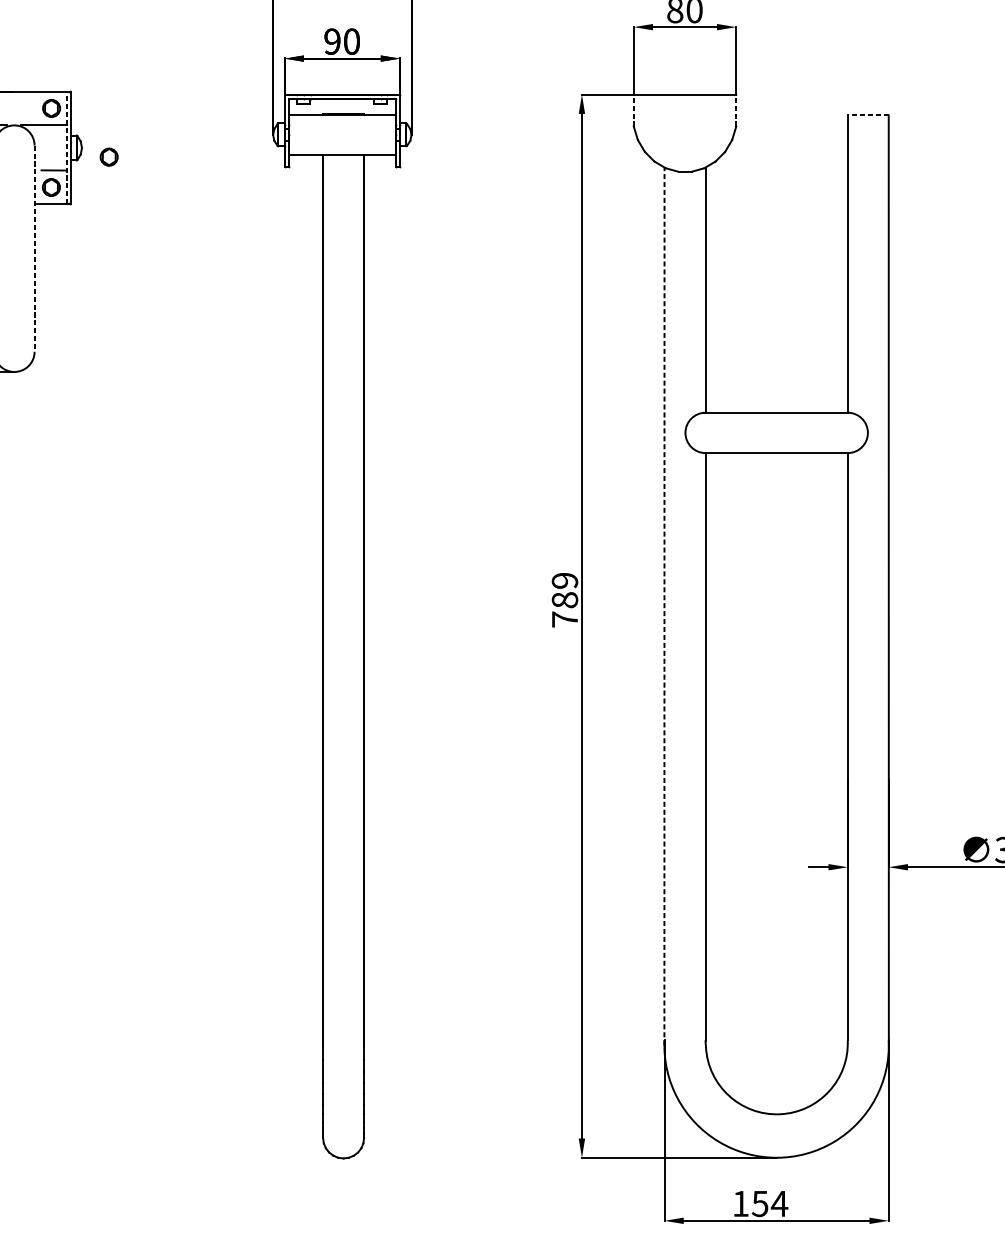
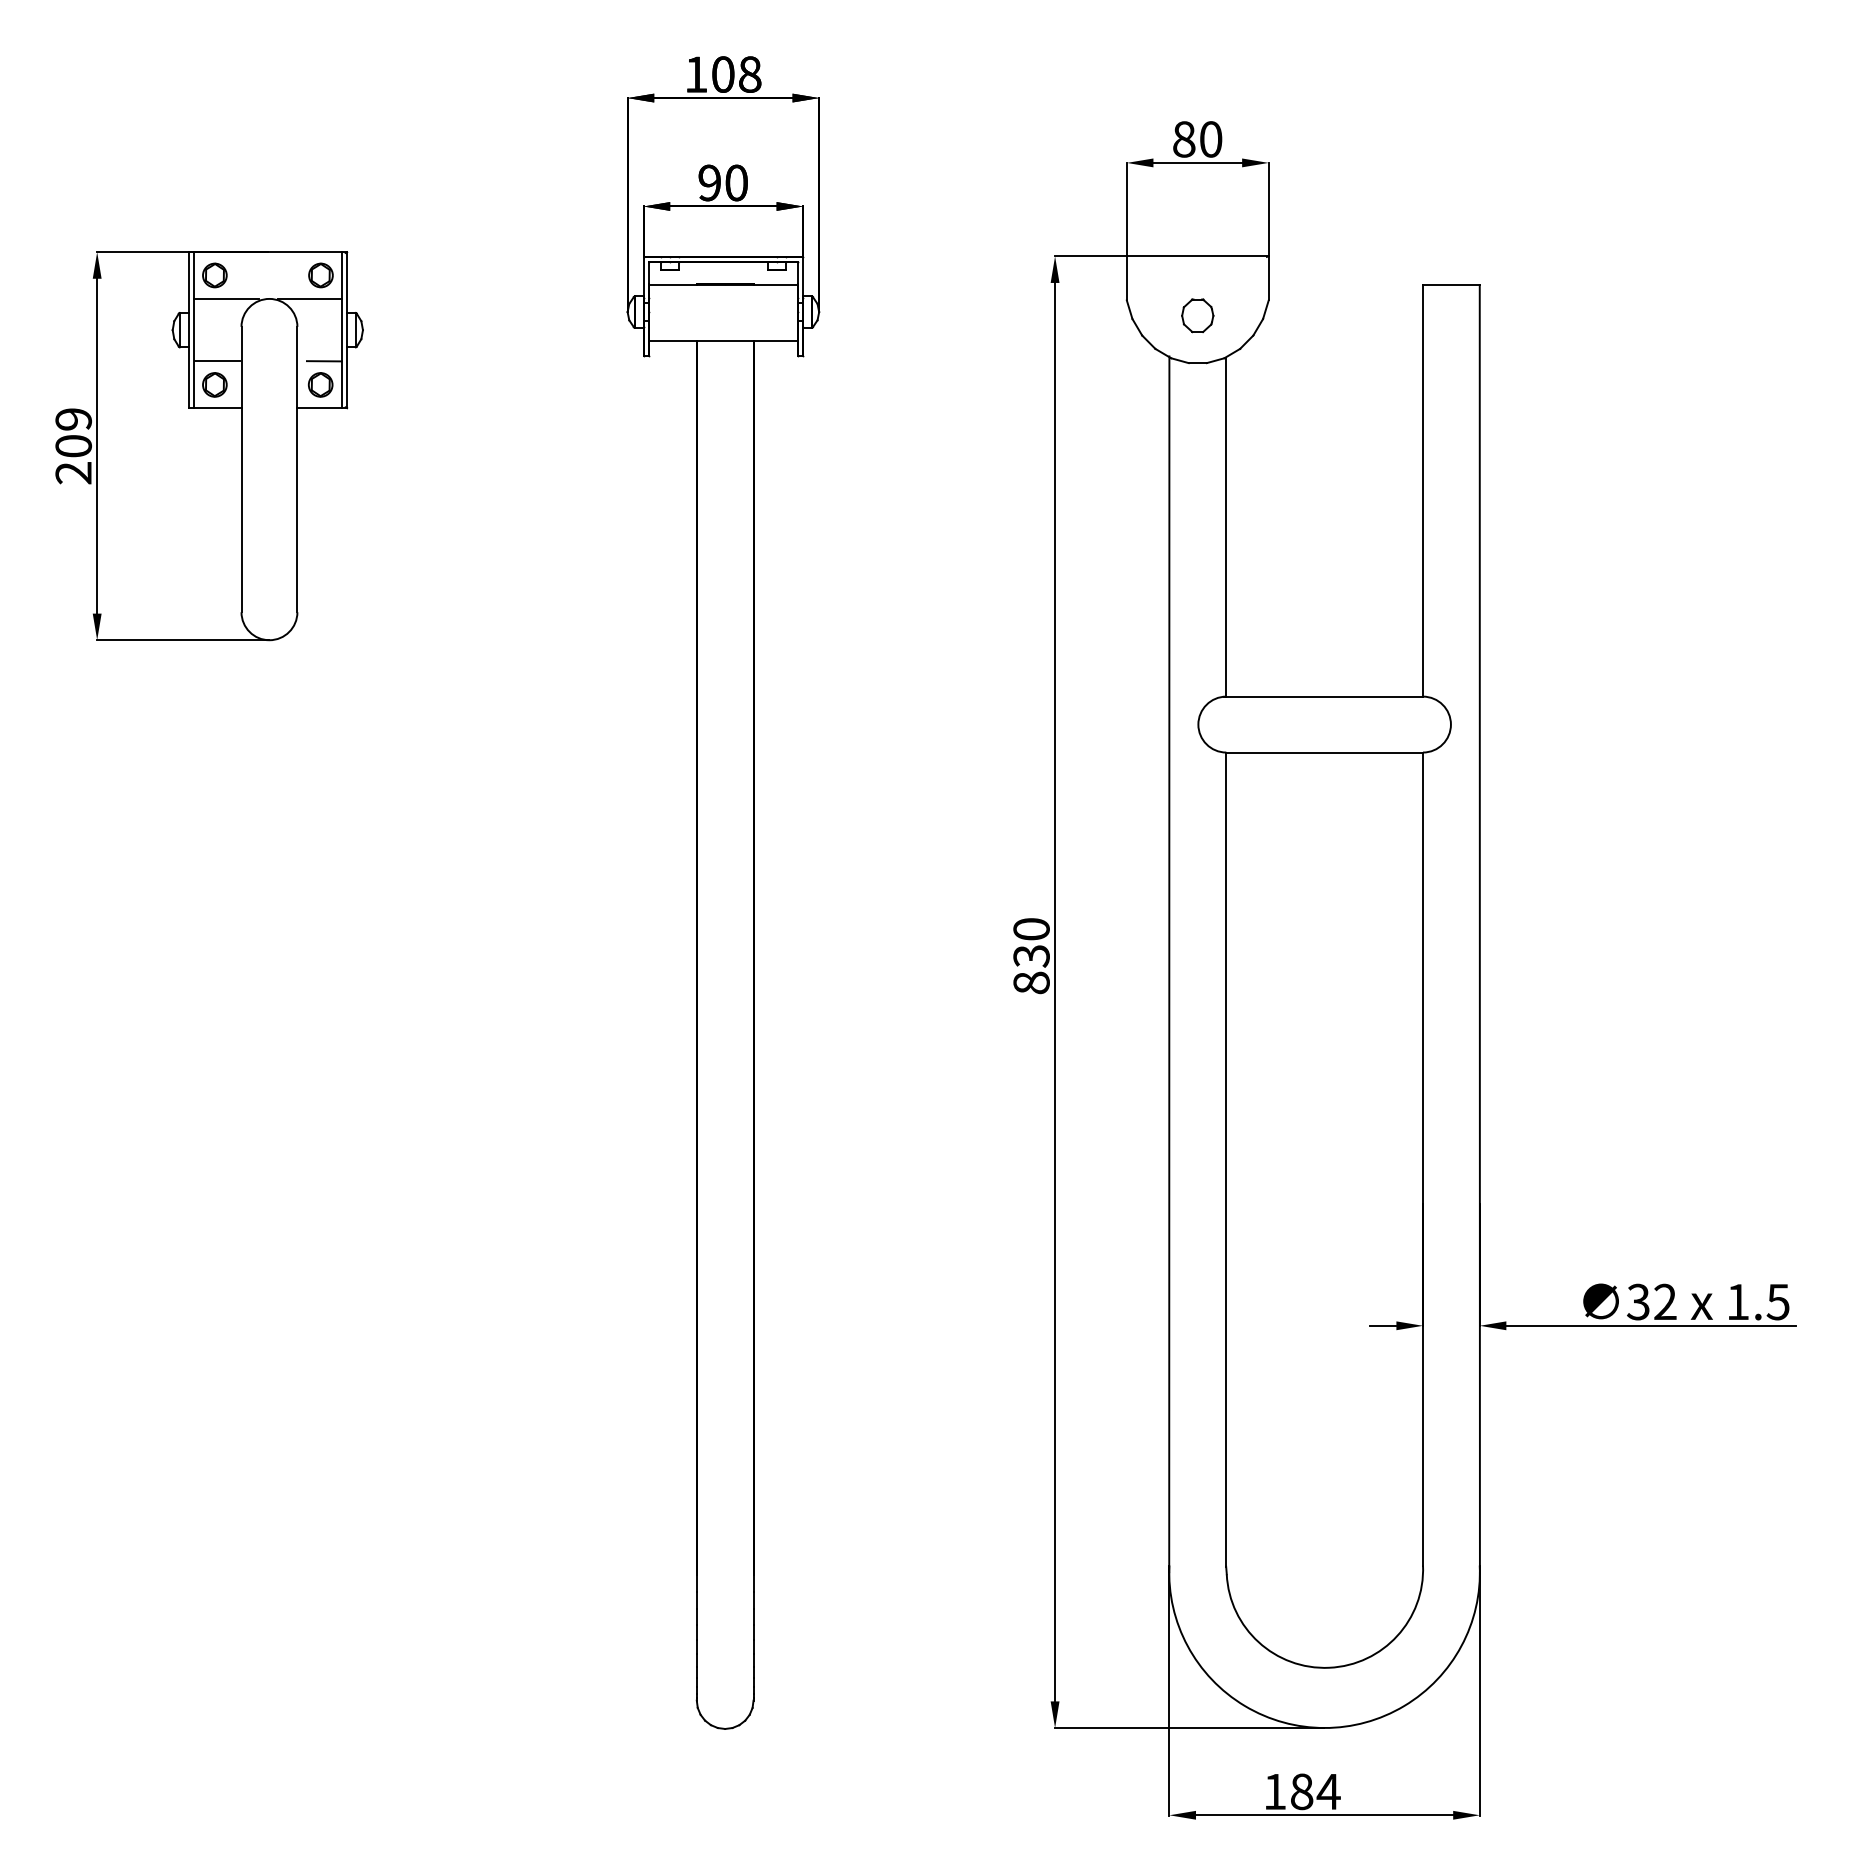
line: (633, 109) -> (1126, 277), dashed -> solid
line: (736, 109) -> (1268, 277), dashed -> solid
line: (867, 115) -> (1450, 285), dashed -> solid
part: (684, 137) -> (1197, 315), added
line: (66, 147) -> (341, 329), dashed -> solid
part: (109, 156) -> (400, 342), removed
line: (34, 248) -> (297, 469), dashed -> solid
text: (564, 600) -> (1031, 956), 789 -> 830
line: (664, 606) -> (1169, 964), dashed -> solid
text: (759, 1203) -> (1301, 1791), 154 -> 184

